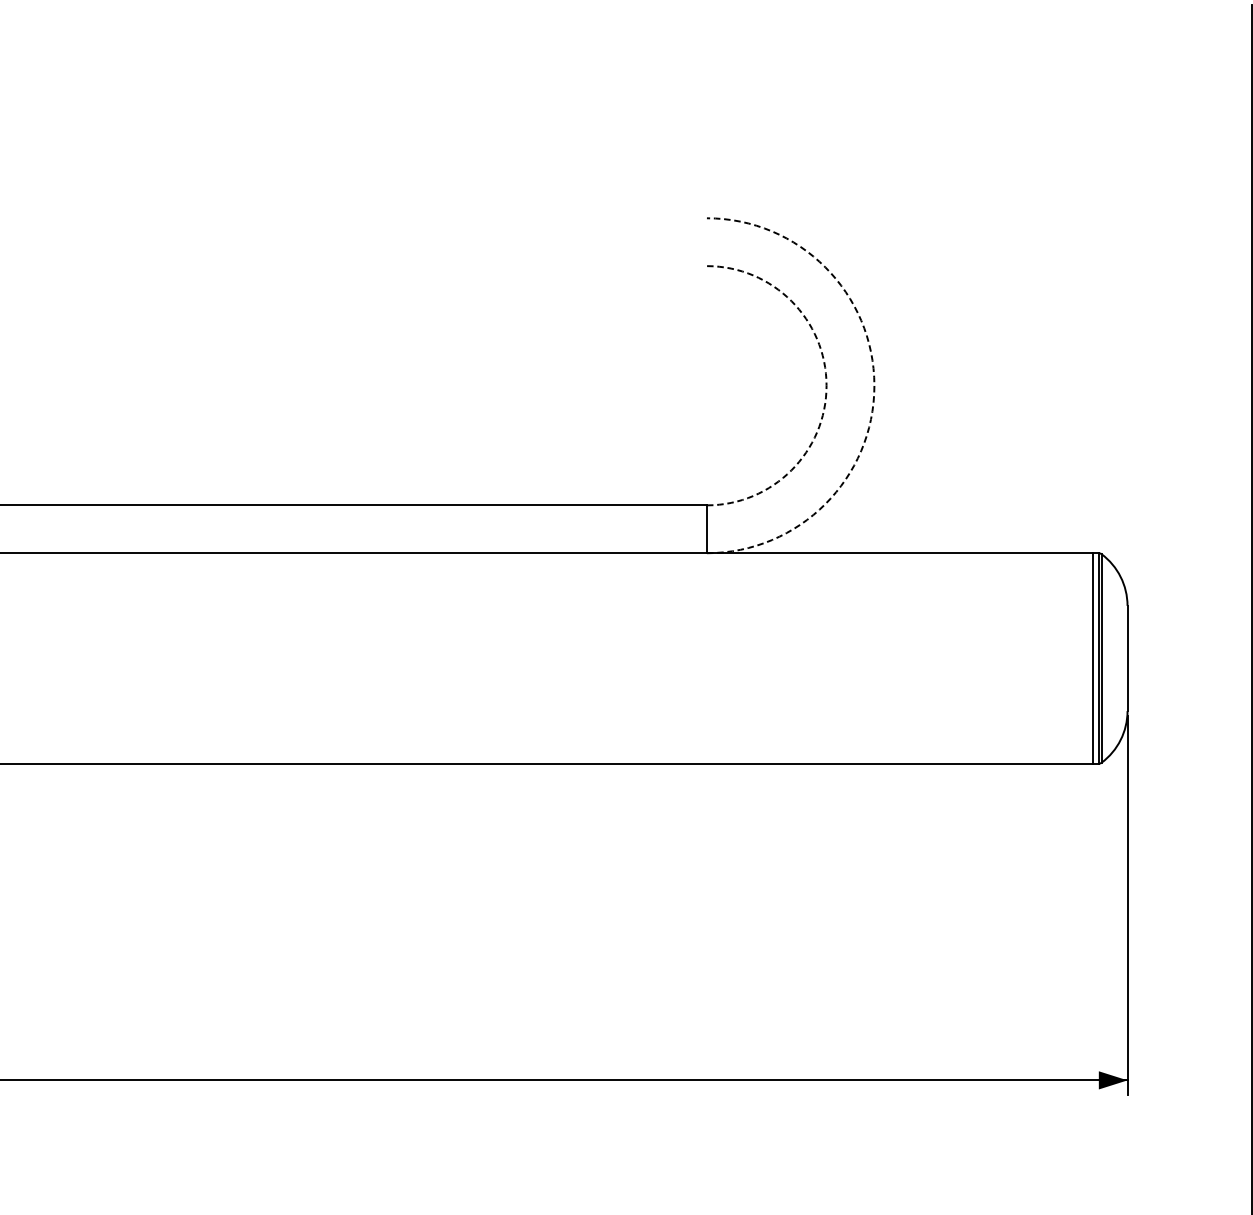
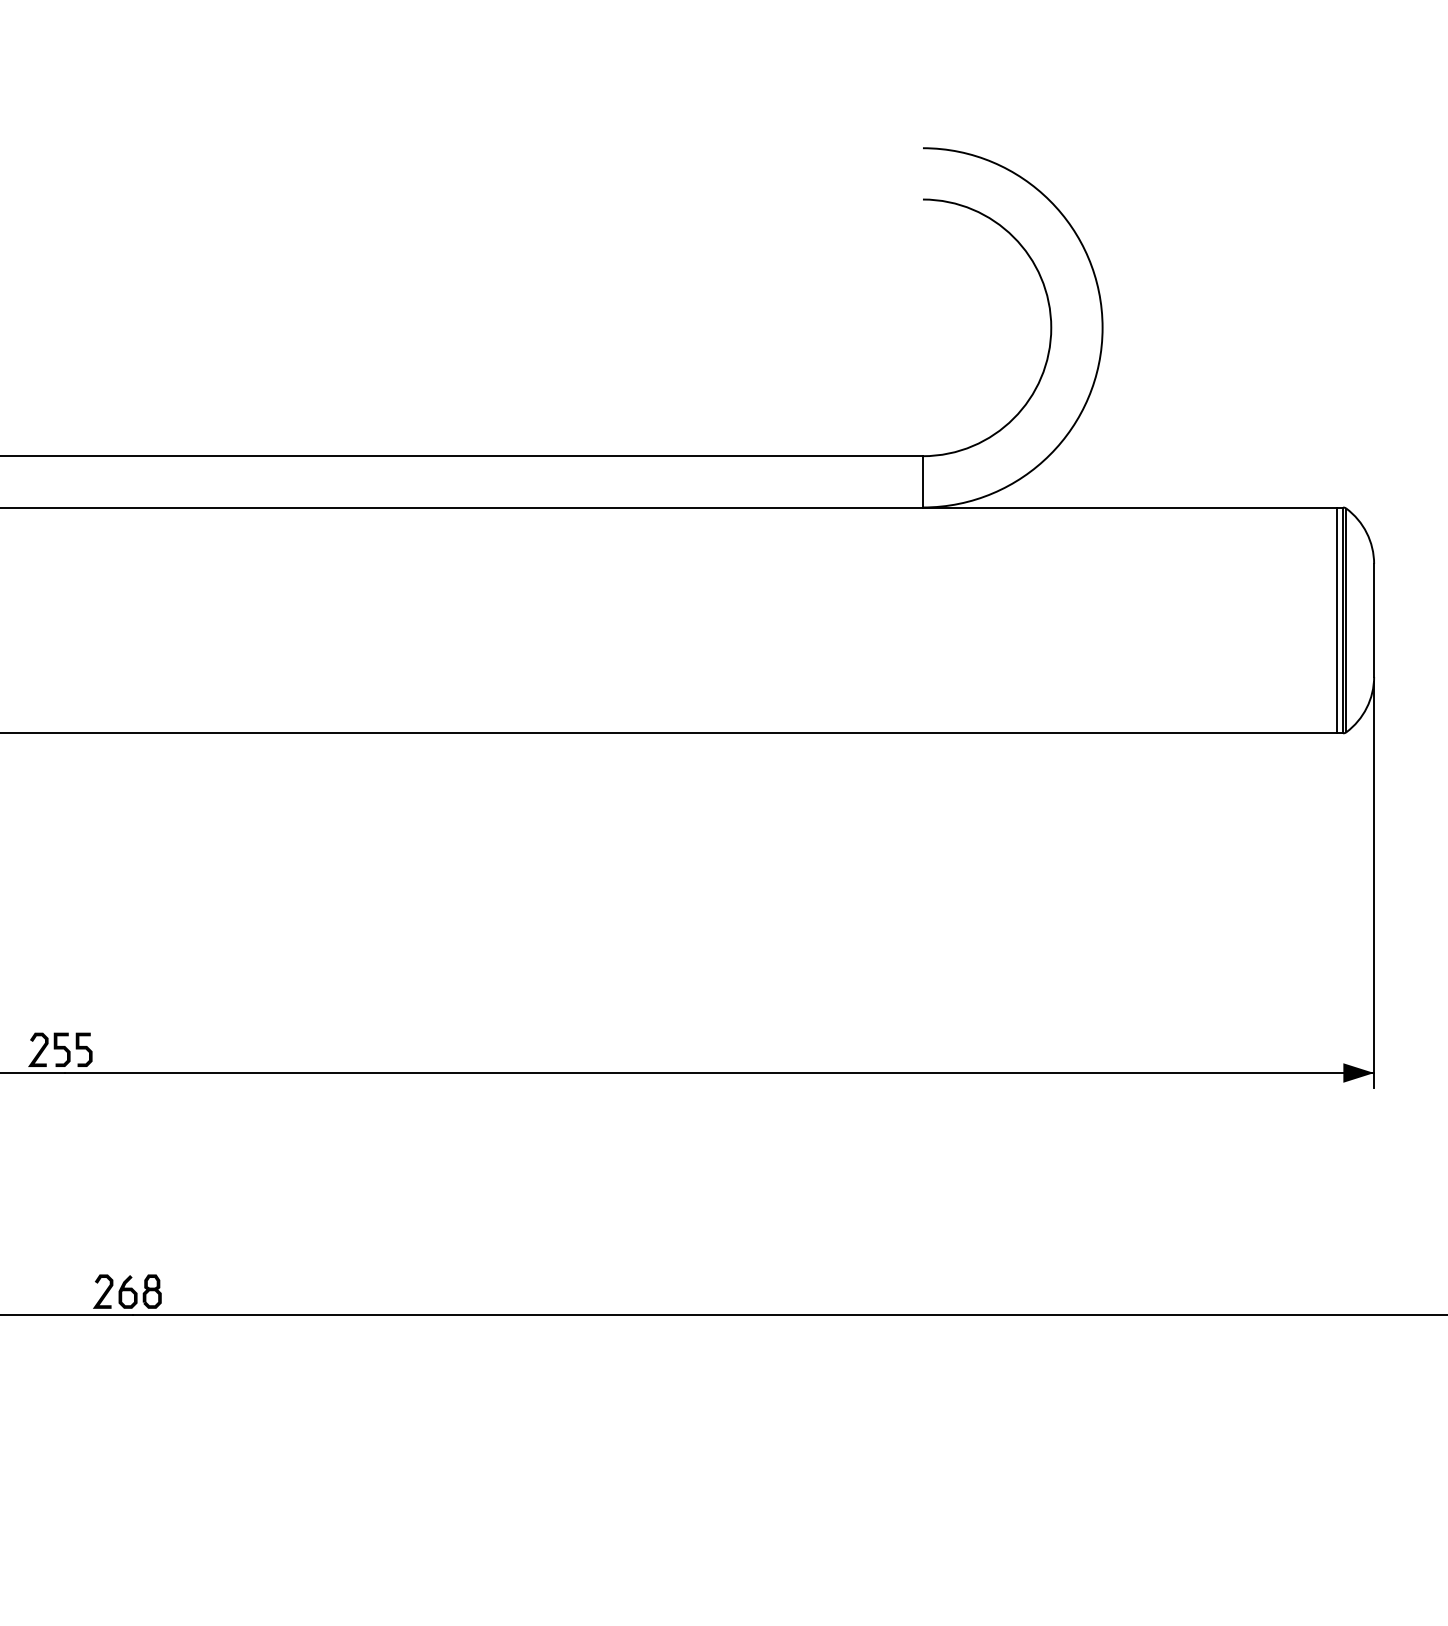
arc: (826, 385) -> (1051, 327), dashed -> solid
arc: (874, 385) -> (1102, 327), dashed -> solid

